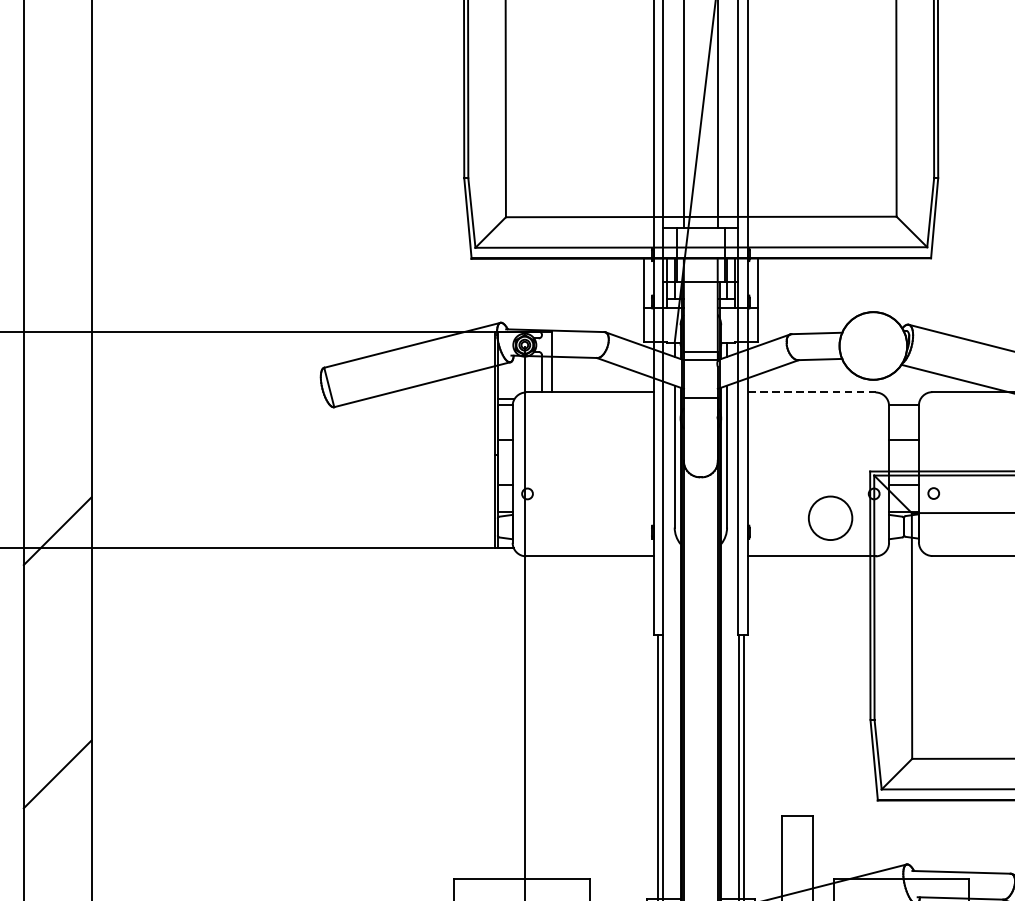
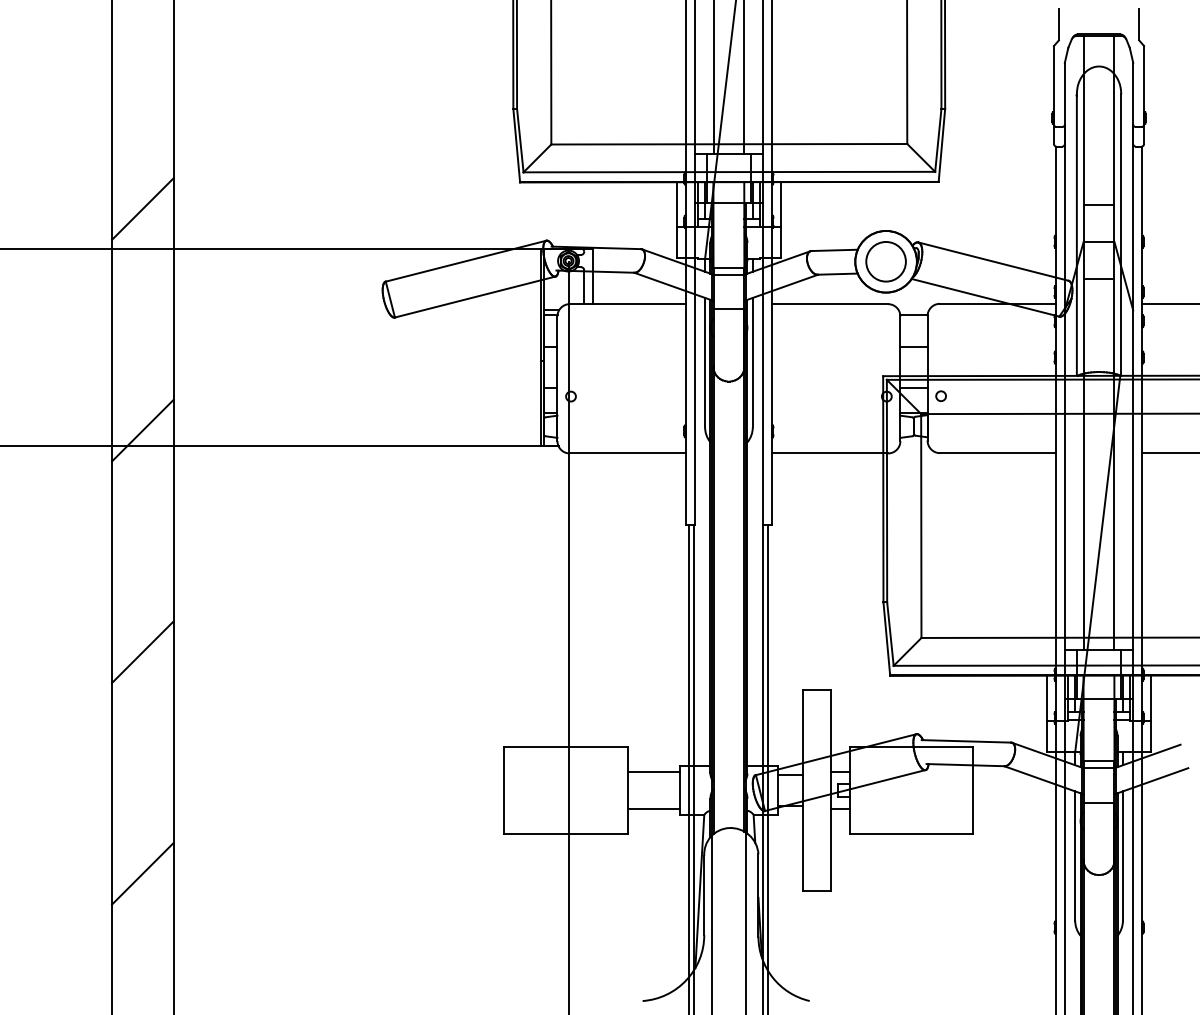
line: (57, 287) -> (142, 208), added
line: (812, 392) -> (830, 304), dashed -> solid
circle: (829, 517) -> (885, 261), moved

